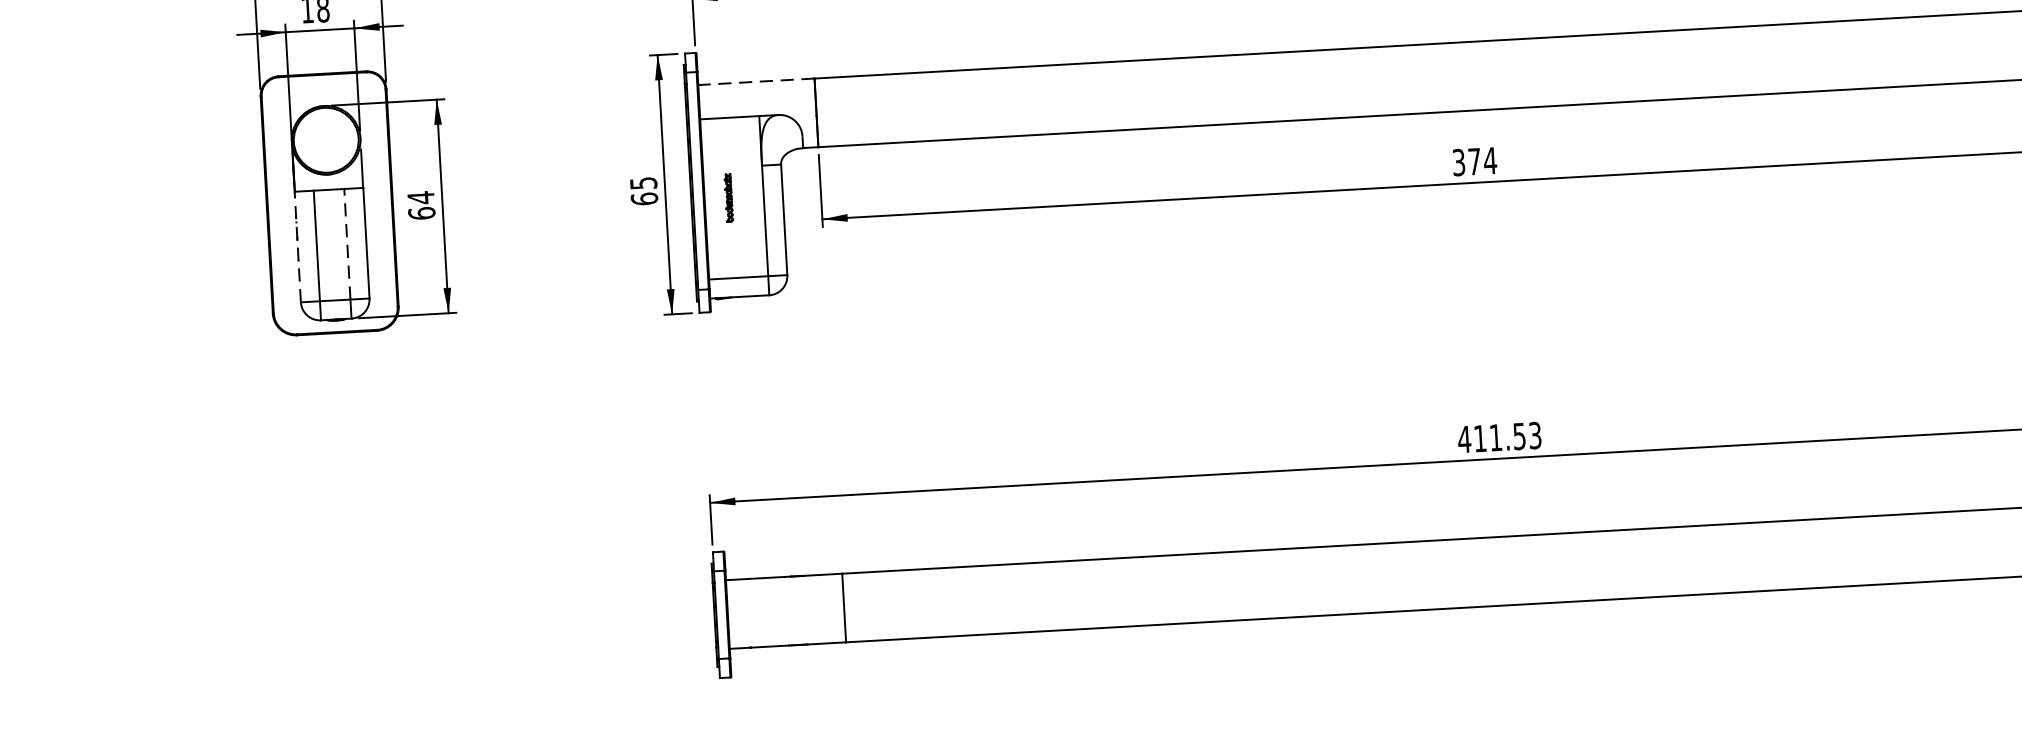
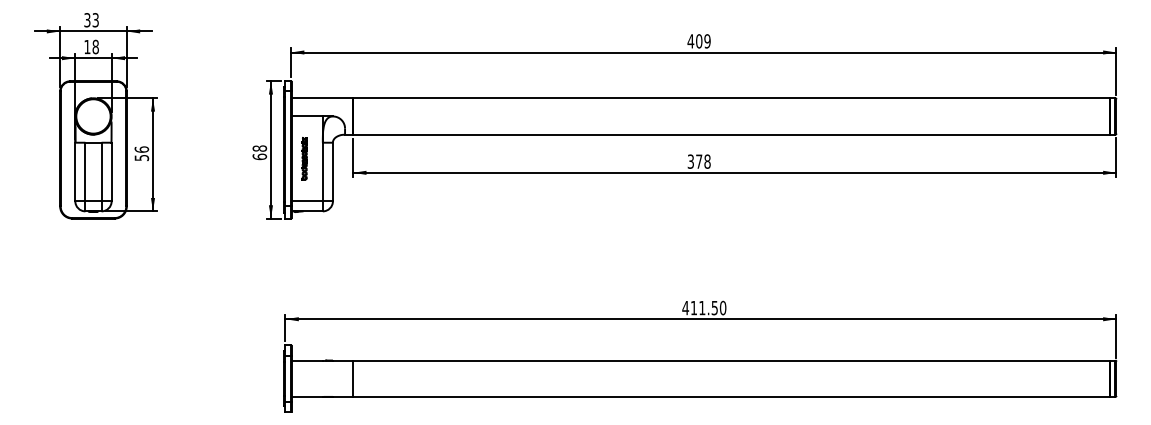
line: (756, 82) -> (322, 98), dashed -> solid
text: (1490, 160) -> (707, 161), 374 -> 378
text: (643, 183) -> (259, 148), 65 -> 68
part: (729, 197) -> (304, 158), size x1.67
text: (420, 205) -> (141, 153), 64 -> 56
line: (347, 243) -> (101, 171), dashed -> solid
line: (298, 246) -> (75, 171), dashed -> solid
text: (1534, 434) -> (722, 307), 411.53 -> 411.50

